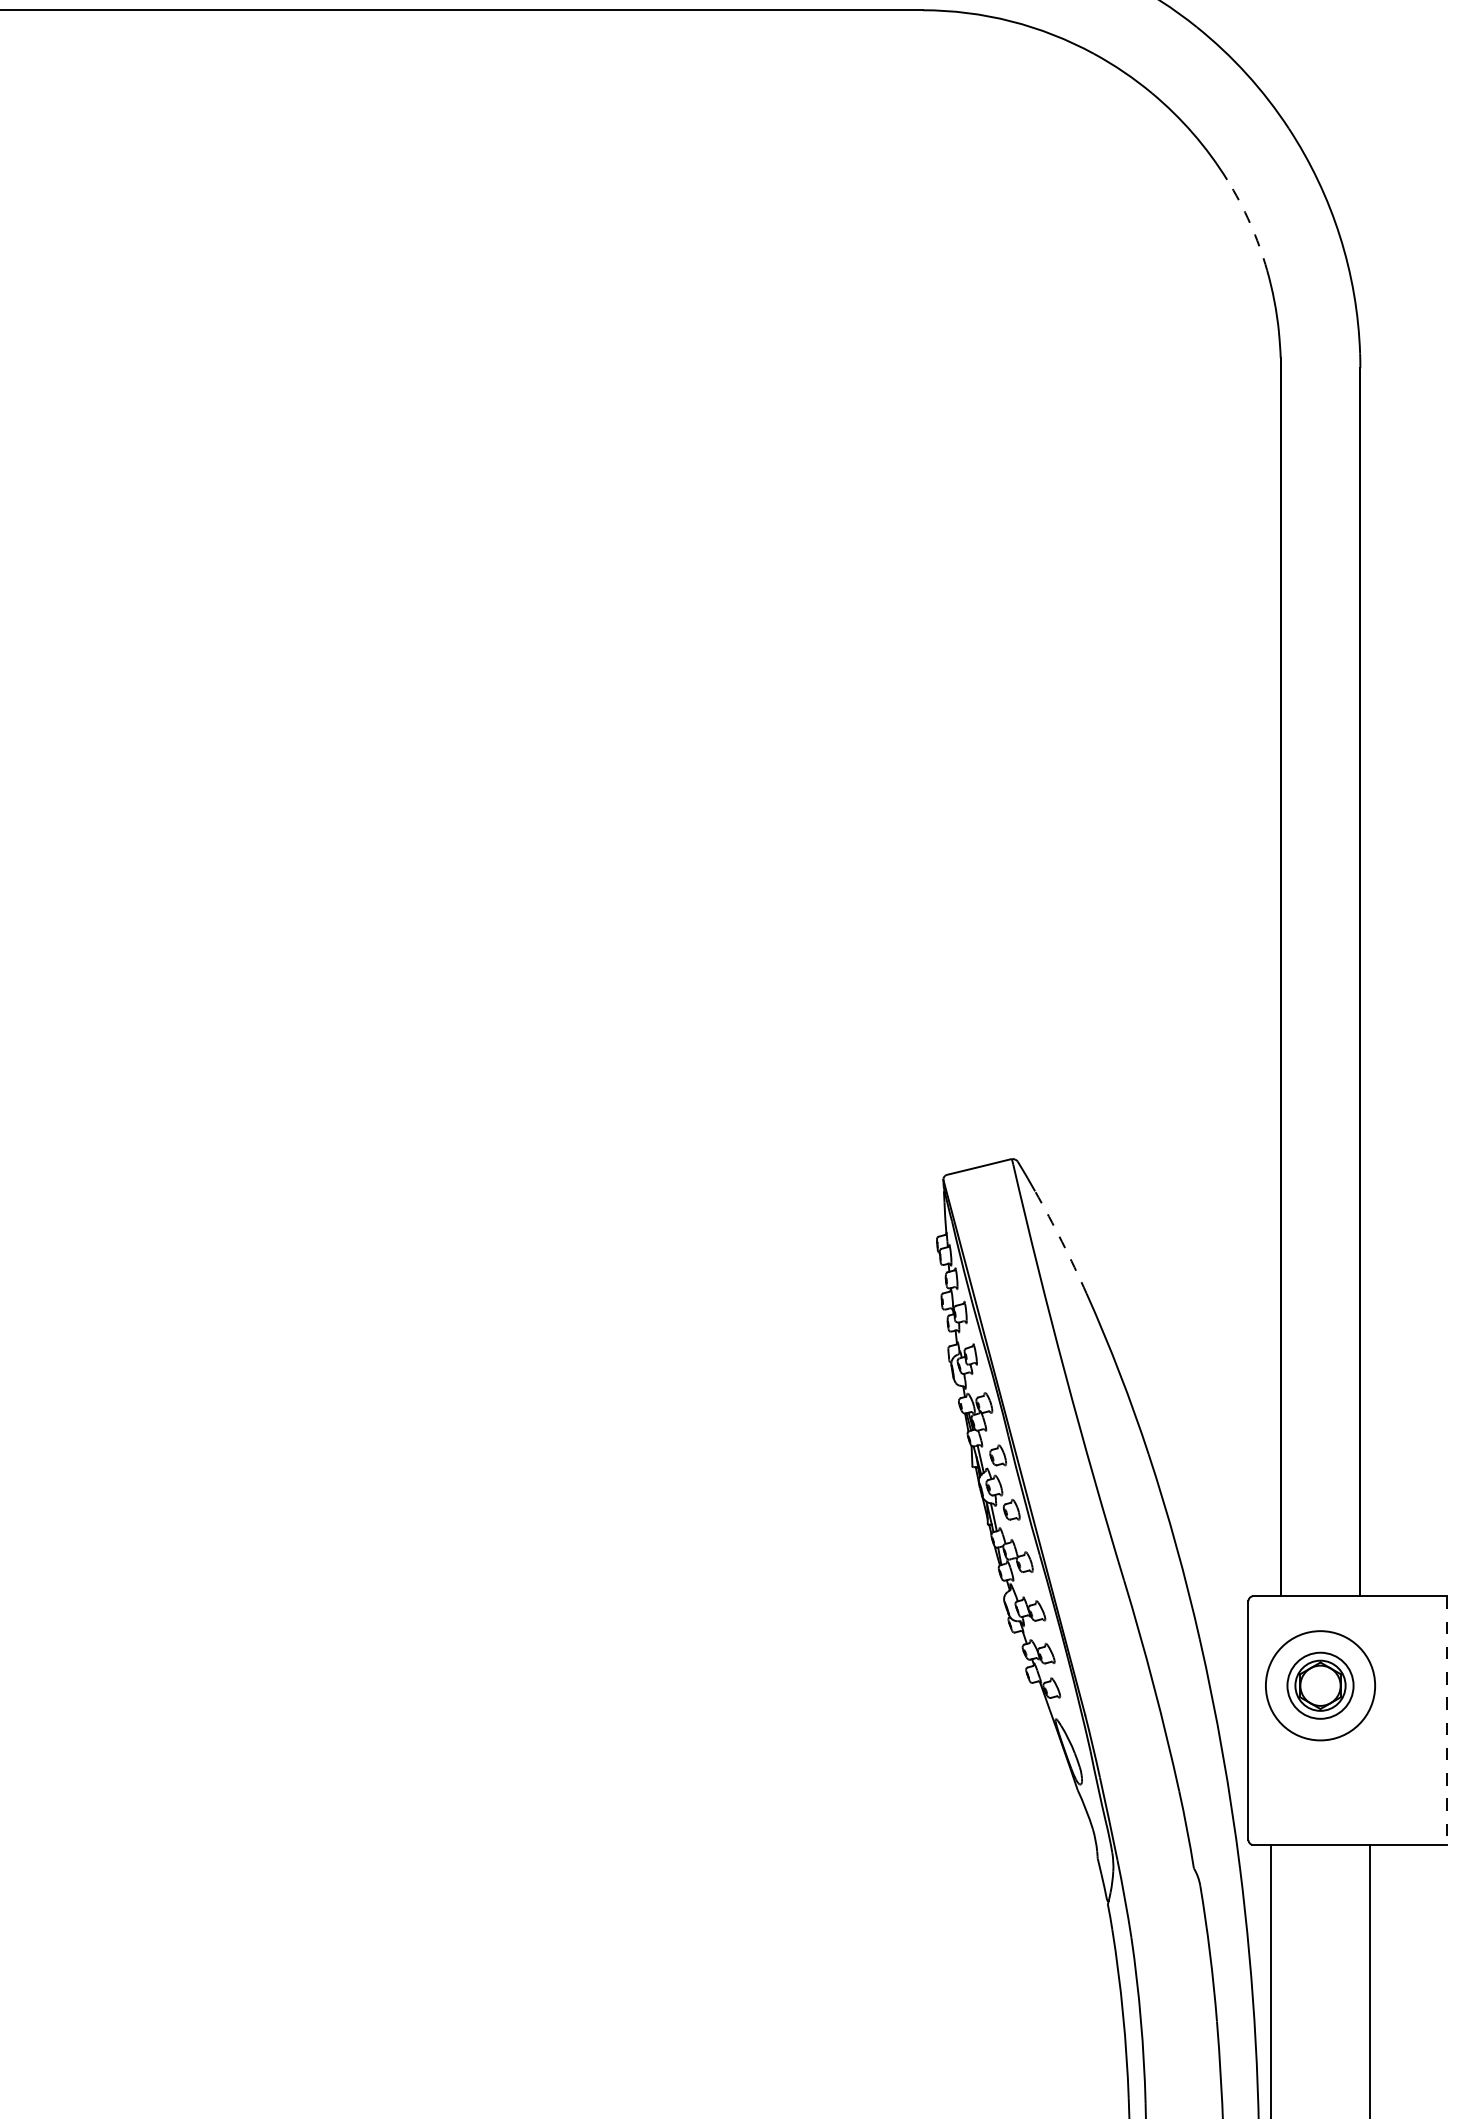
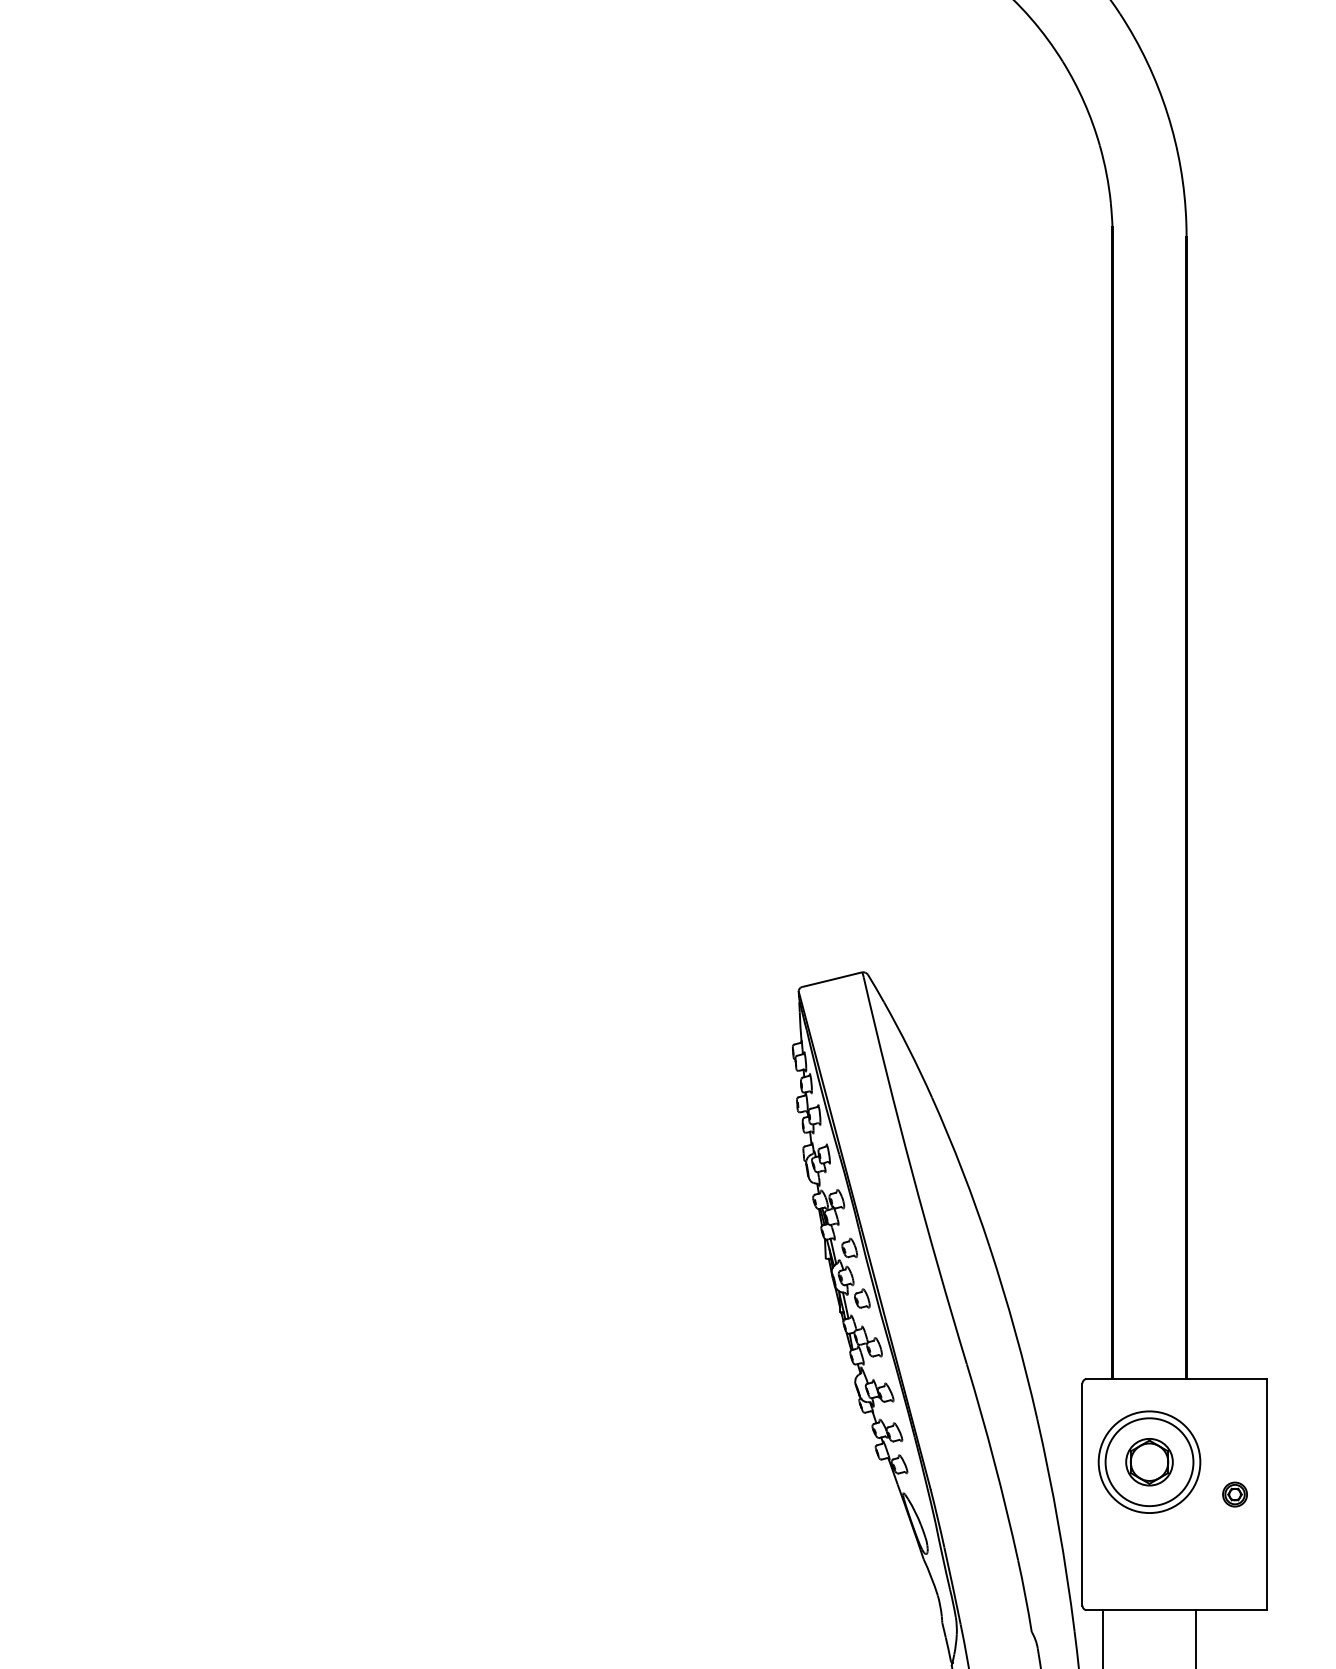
arc: (1250, 223) -> (1084, 102), dashed -> solid
arc: (1062, 1241) -> (909, 1048), dashed -> solid
circle: (1320, 1685) -> (1149, 1461), size x1.43
part: (1412, 1720) -> (1235, 1494), added
line: (1447, 1721) -> (1267, 1495), dashed -> solid

